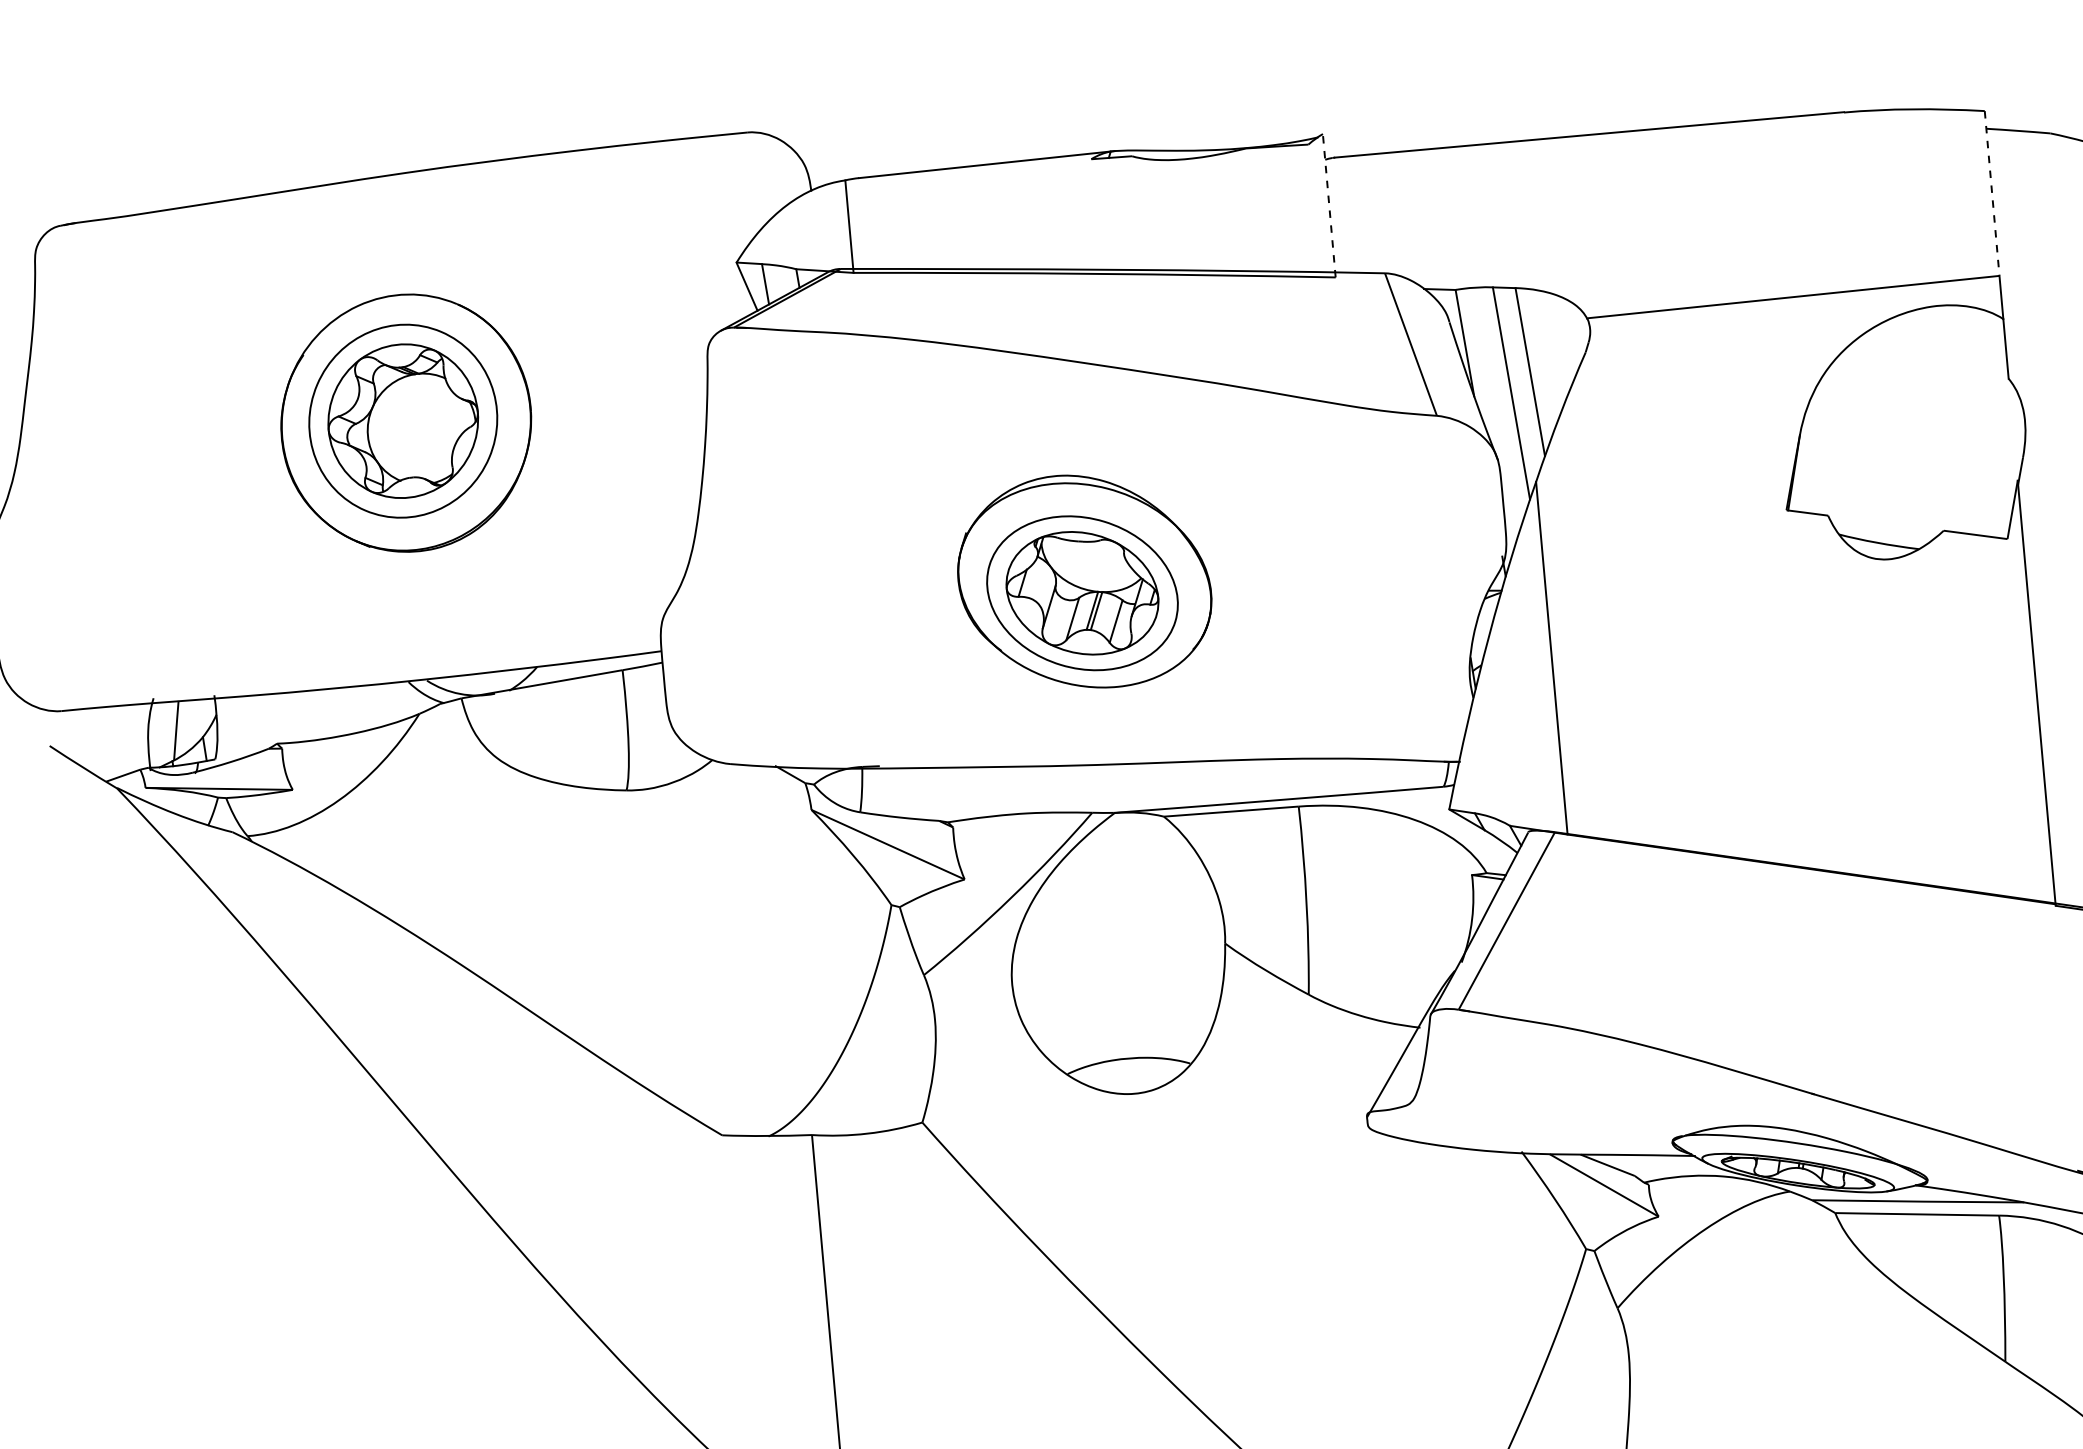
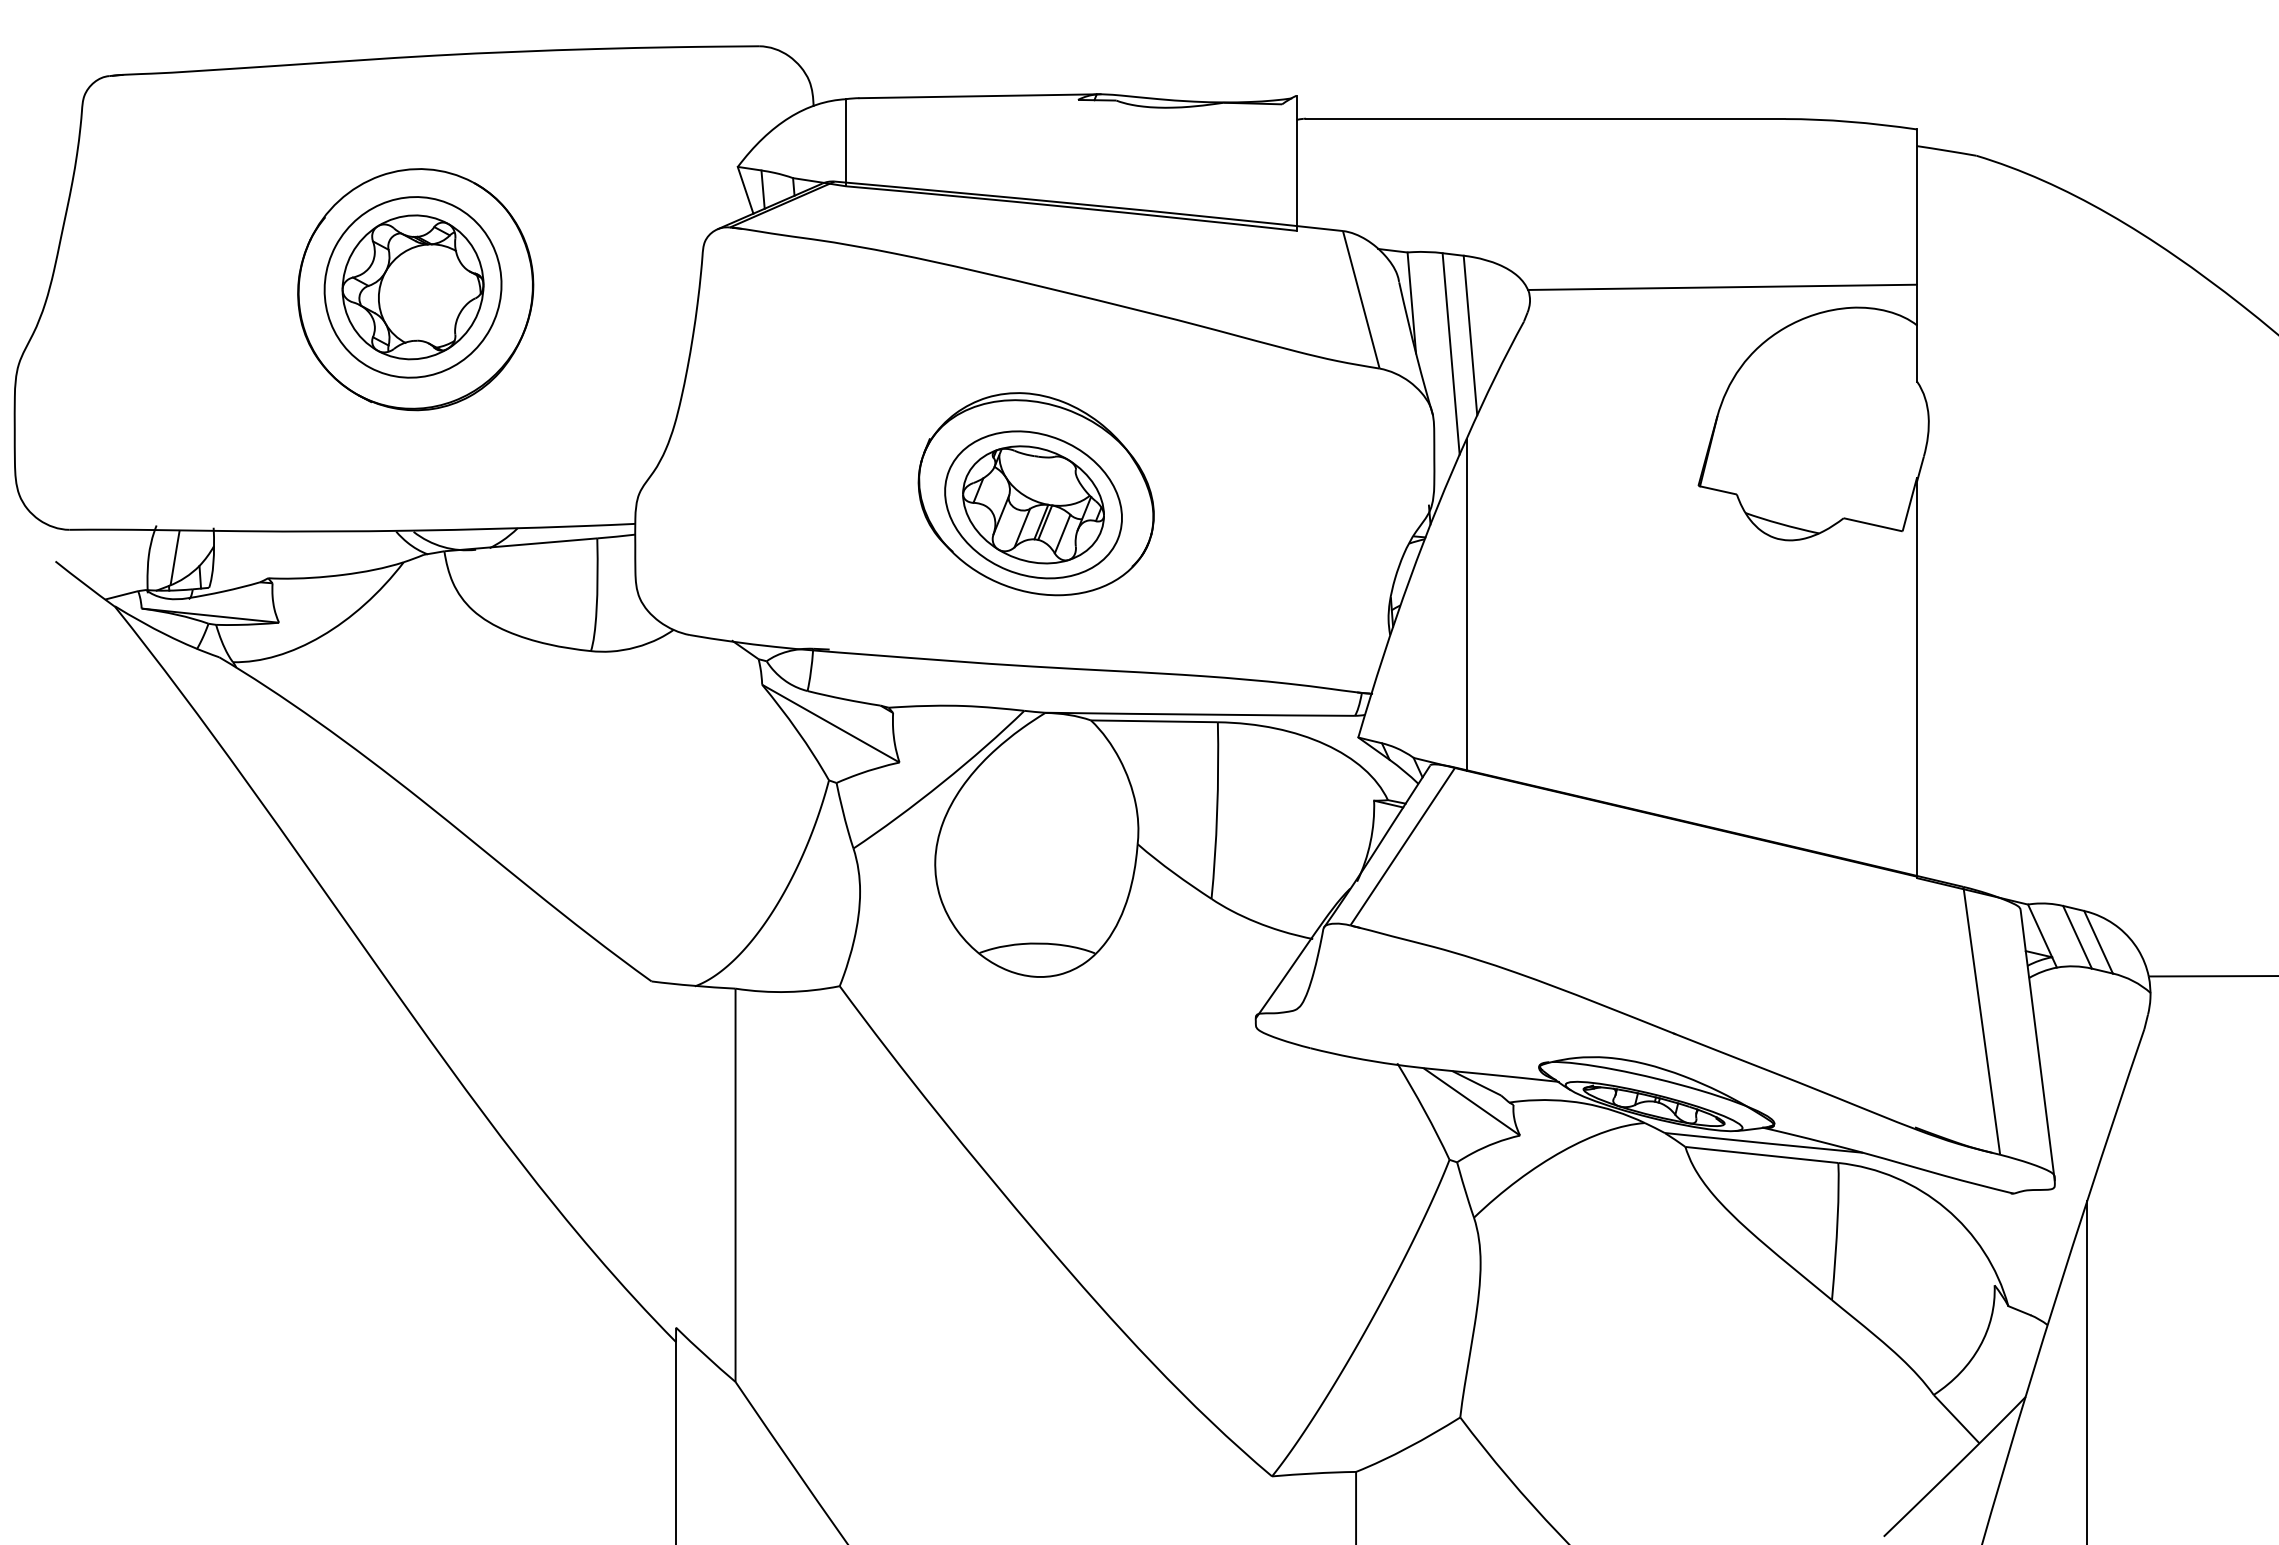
line: (1992, 193) -> (1917, 207), dashed -> solid
line: (1329, 206) -> (1296, 163), dashed -> solid

